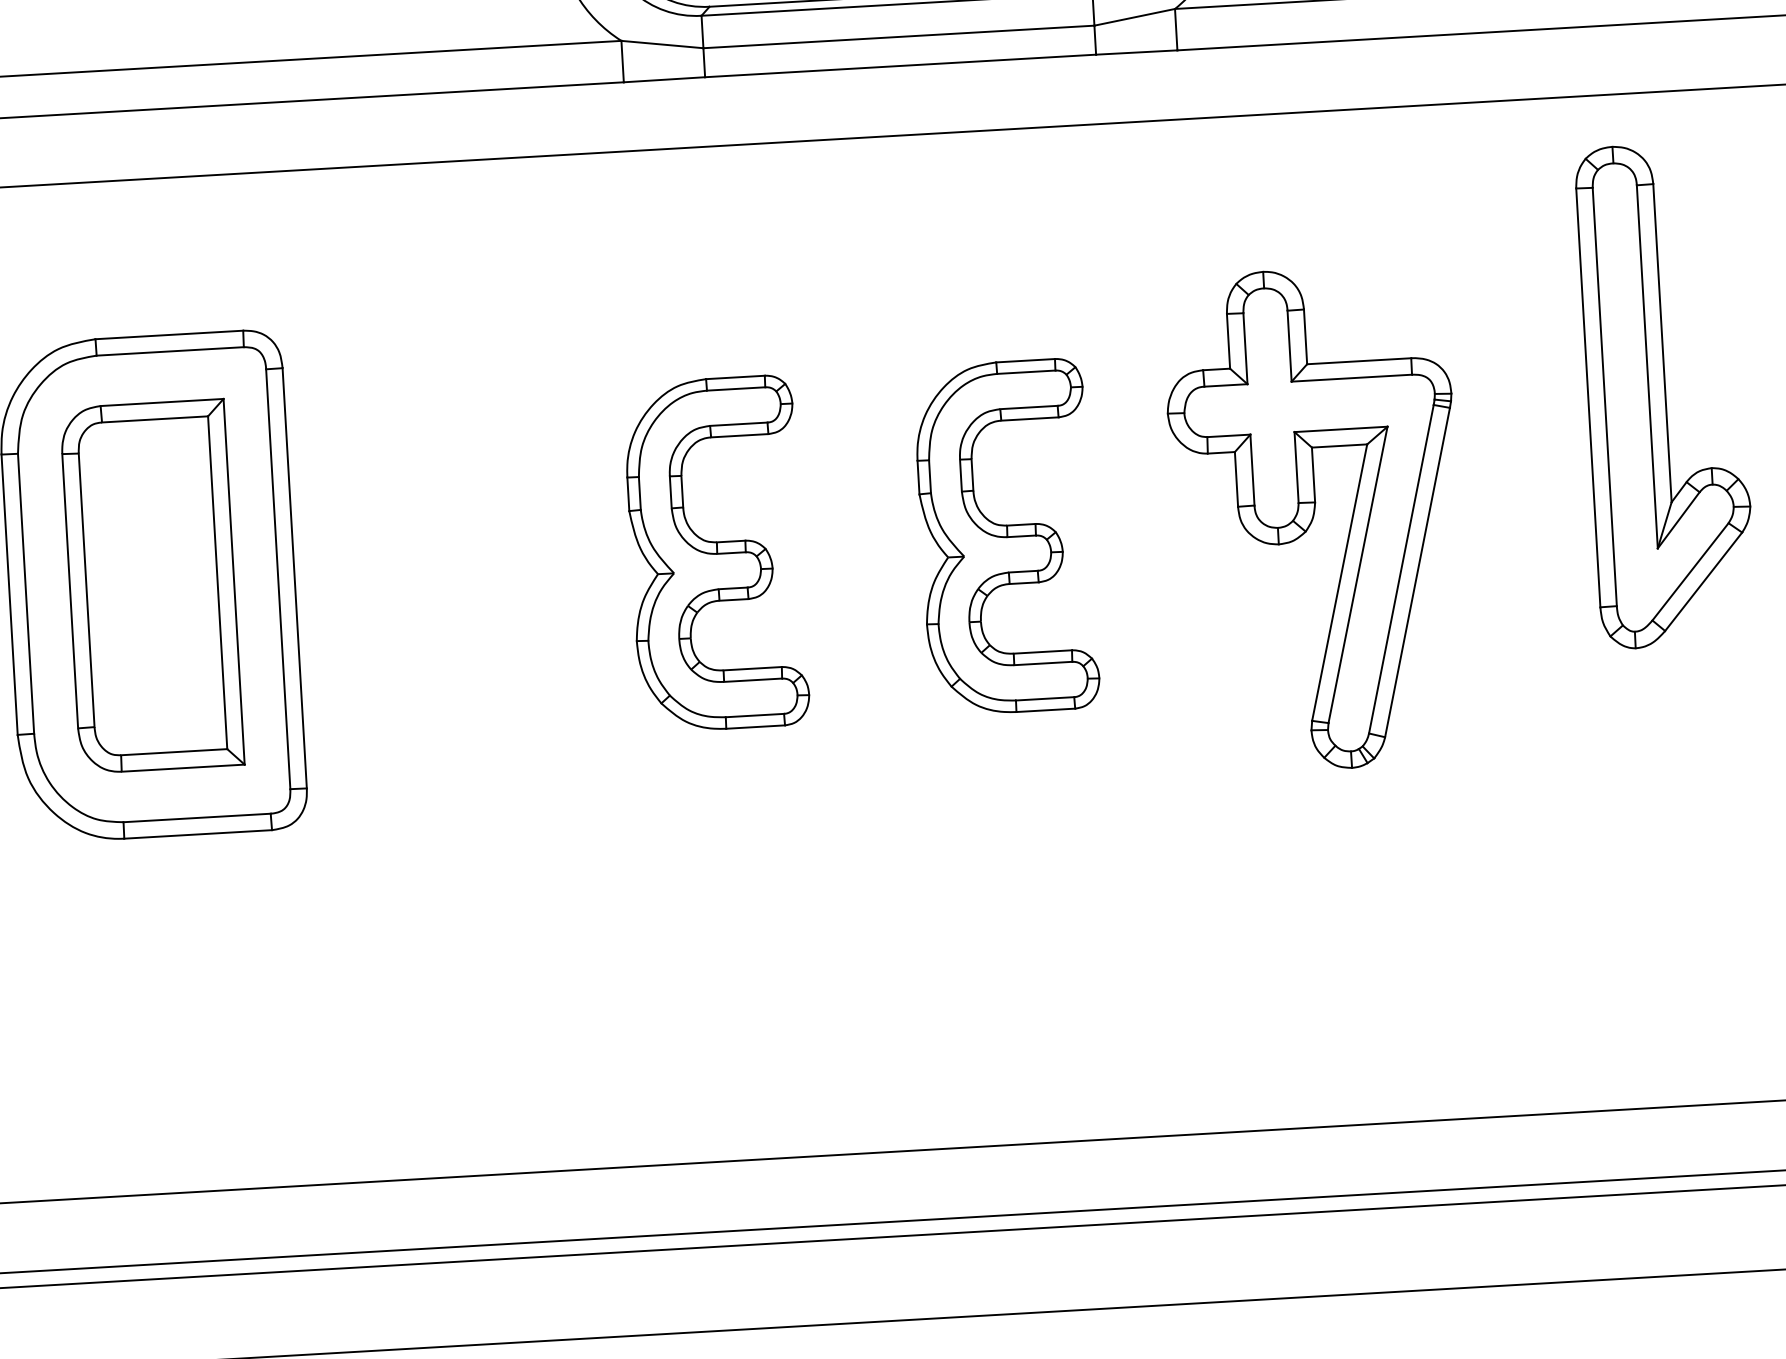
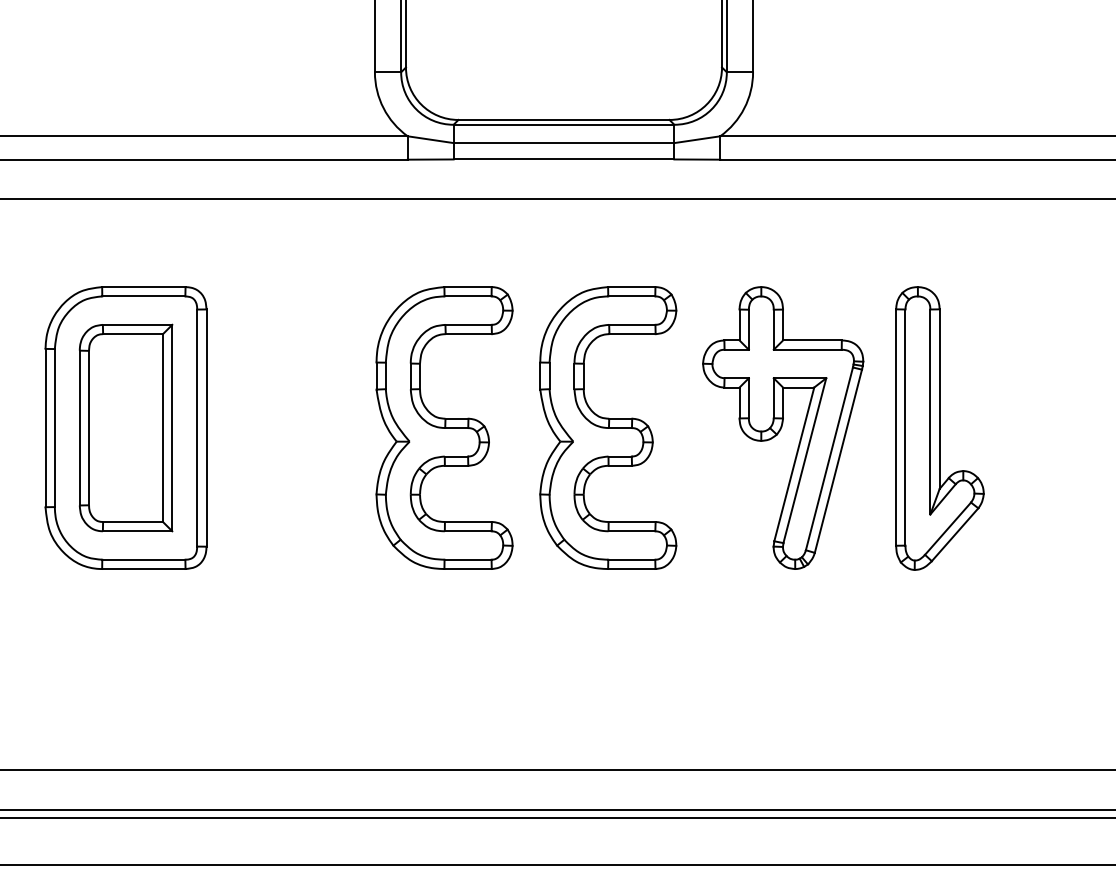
part: (1665, 395) -> (939, 428), moved
part: (1006, 536) -> (608, 427), size x1.43
part: (716, 552) -> (444, 427), size x1.43

